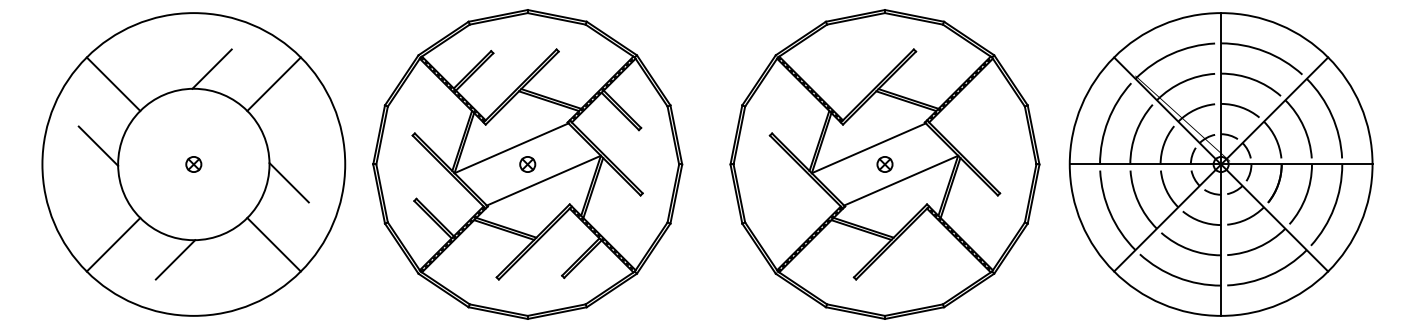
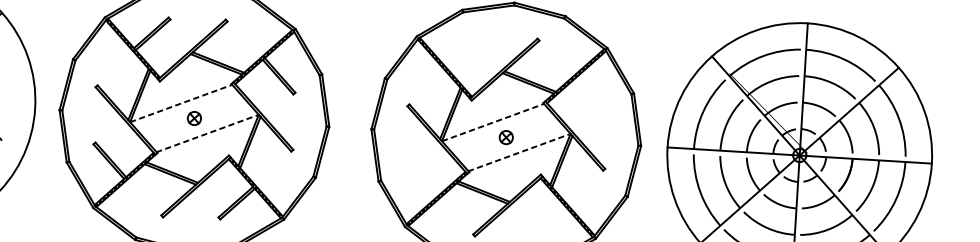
line: (512, 148) -> (182, 103), solid -> dashed
line: (869, 148) -> (493, 122), solid -> dashed
line: (544, 180) -> (208, 133), solid -> dashed
line: (901, 180) -> (519, 152), solid -> dashed

